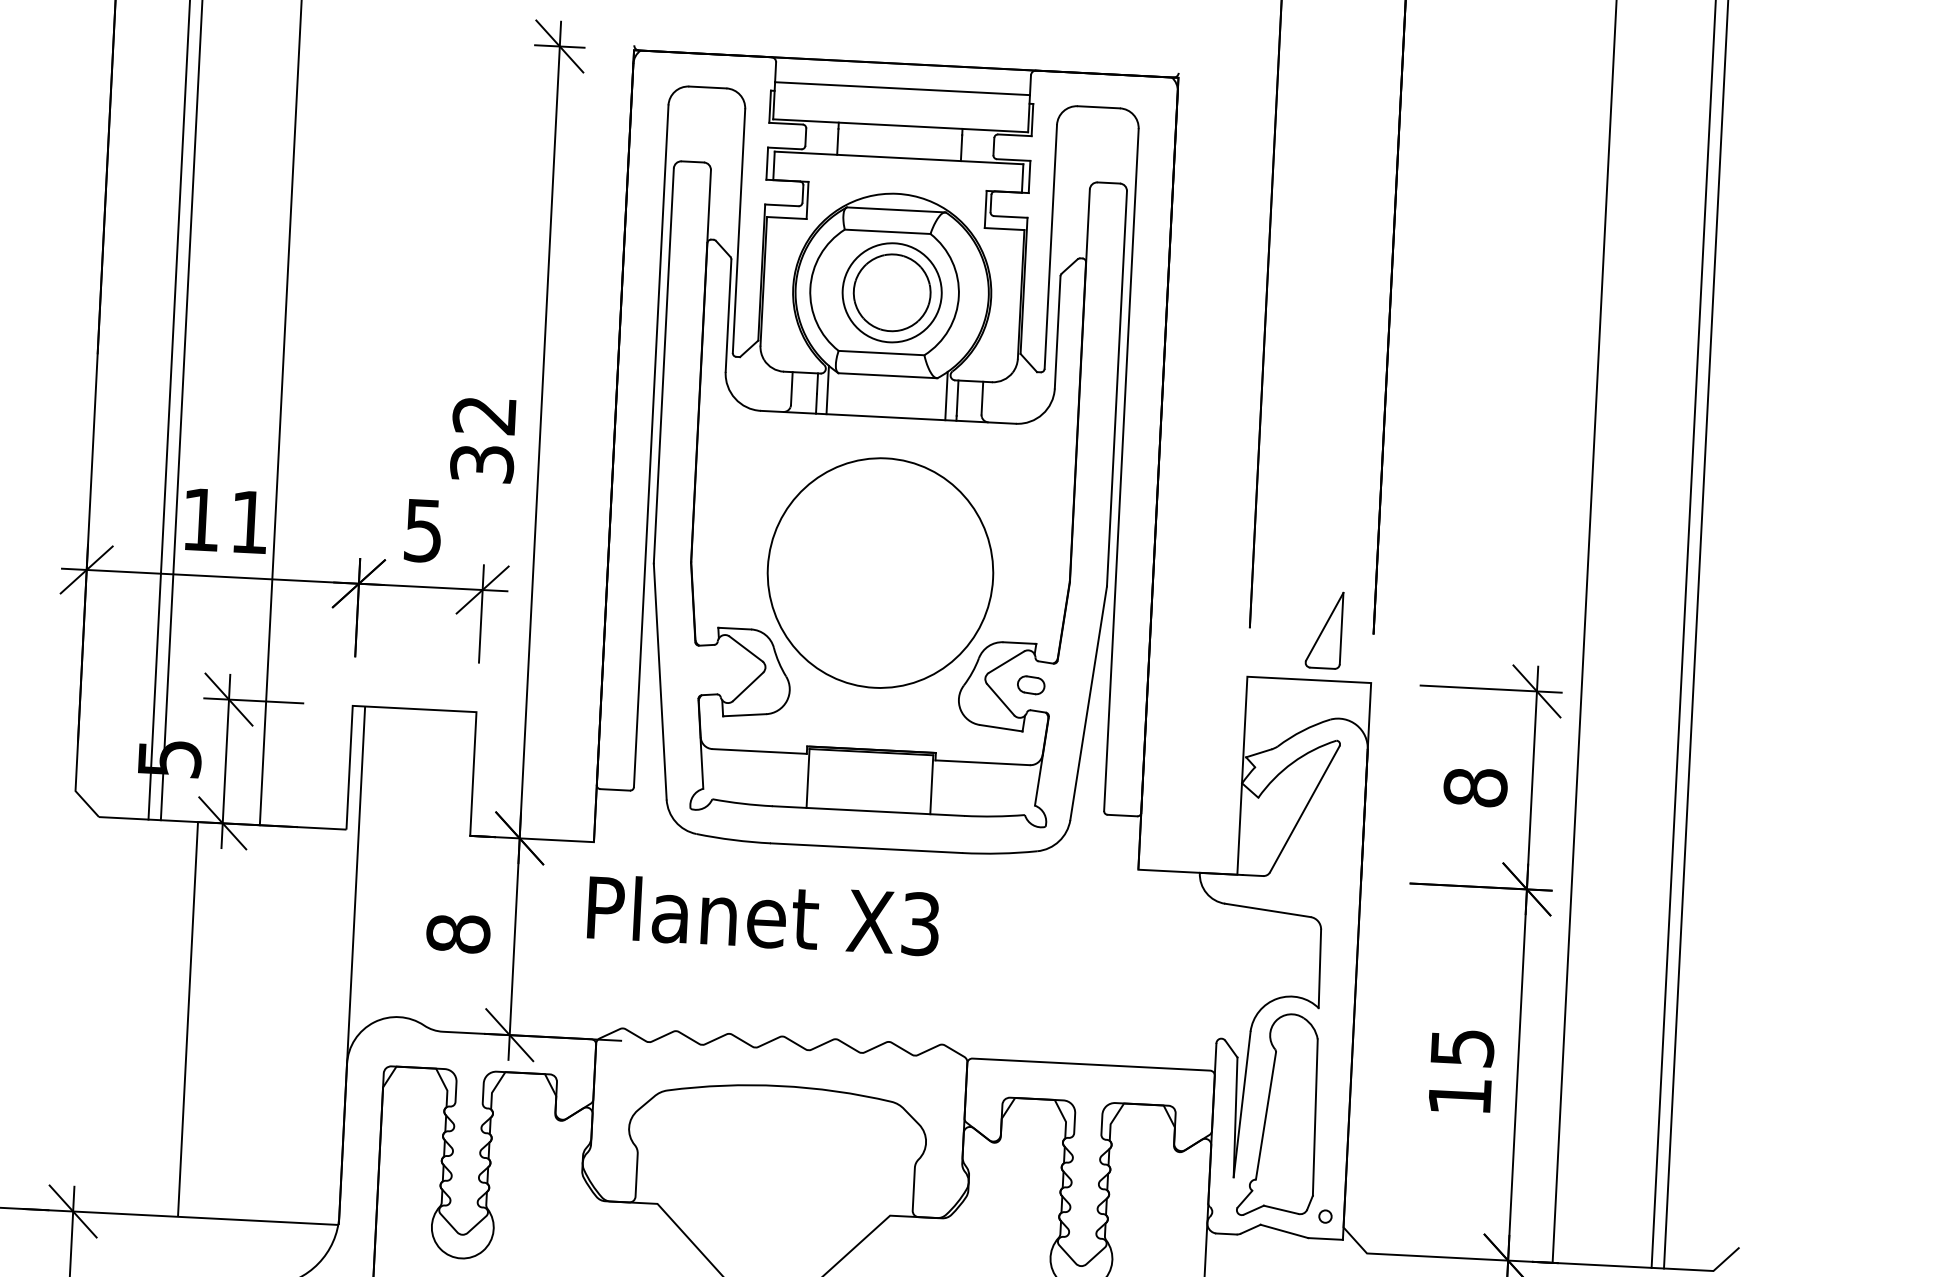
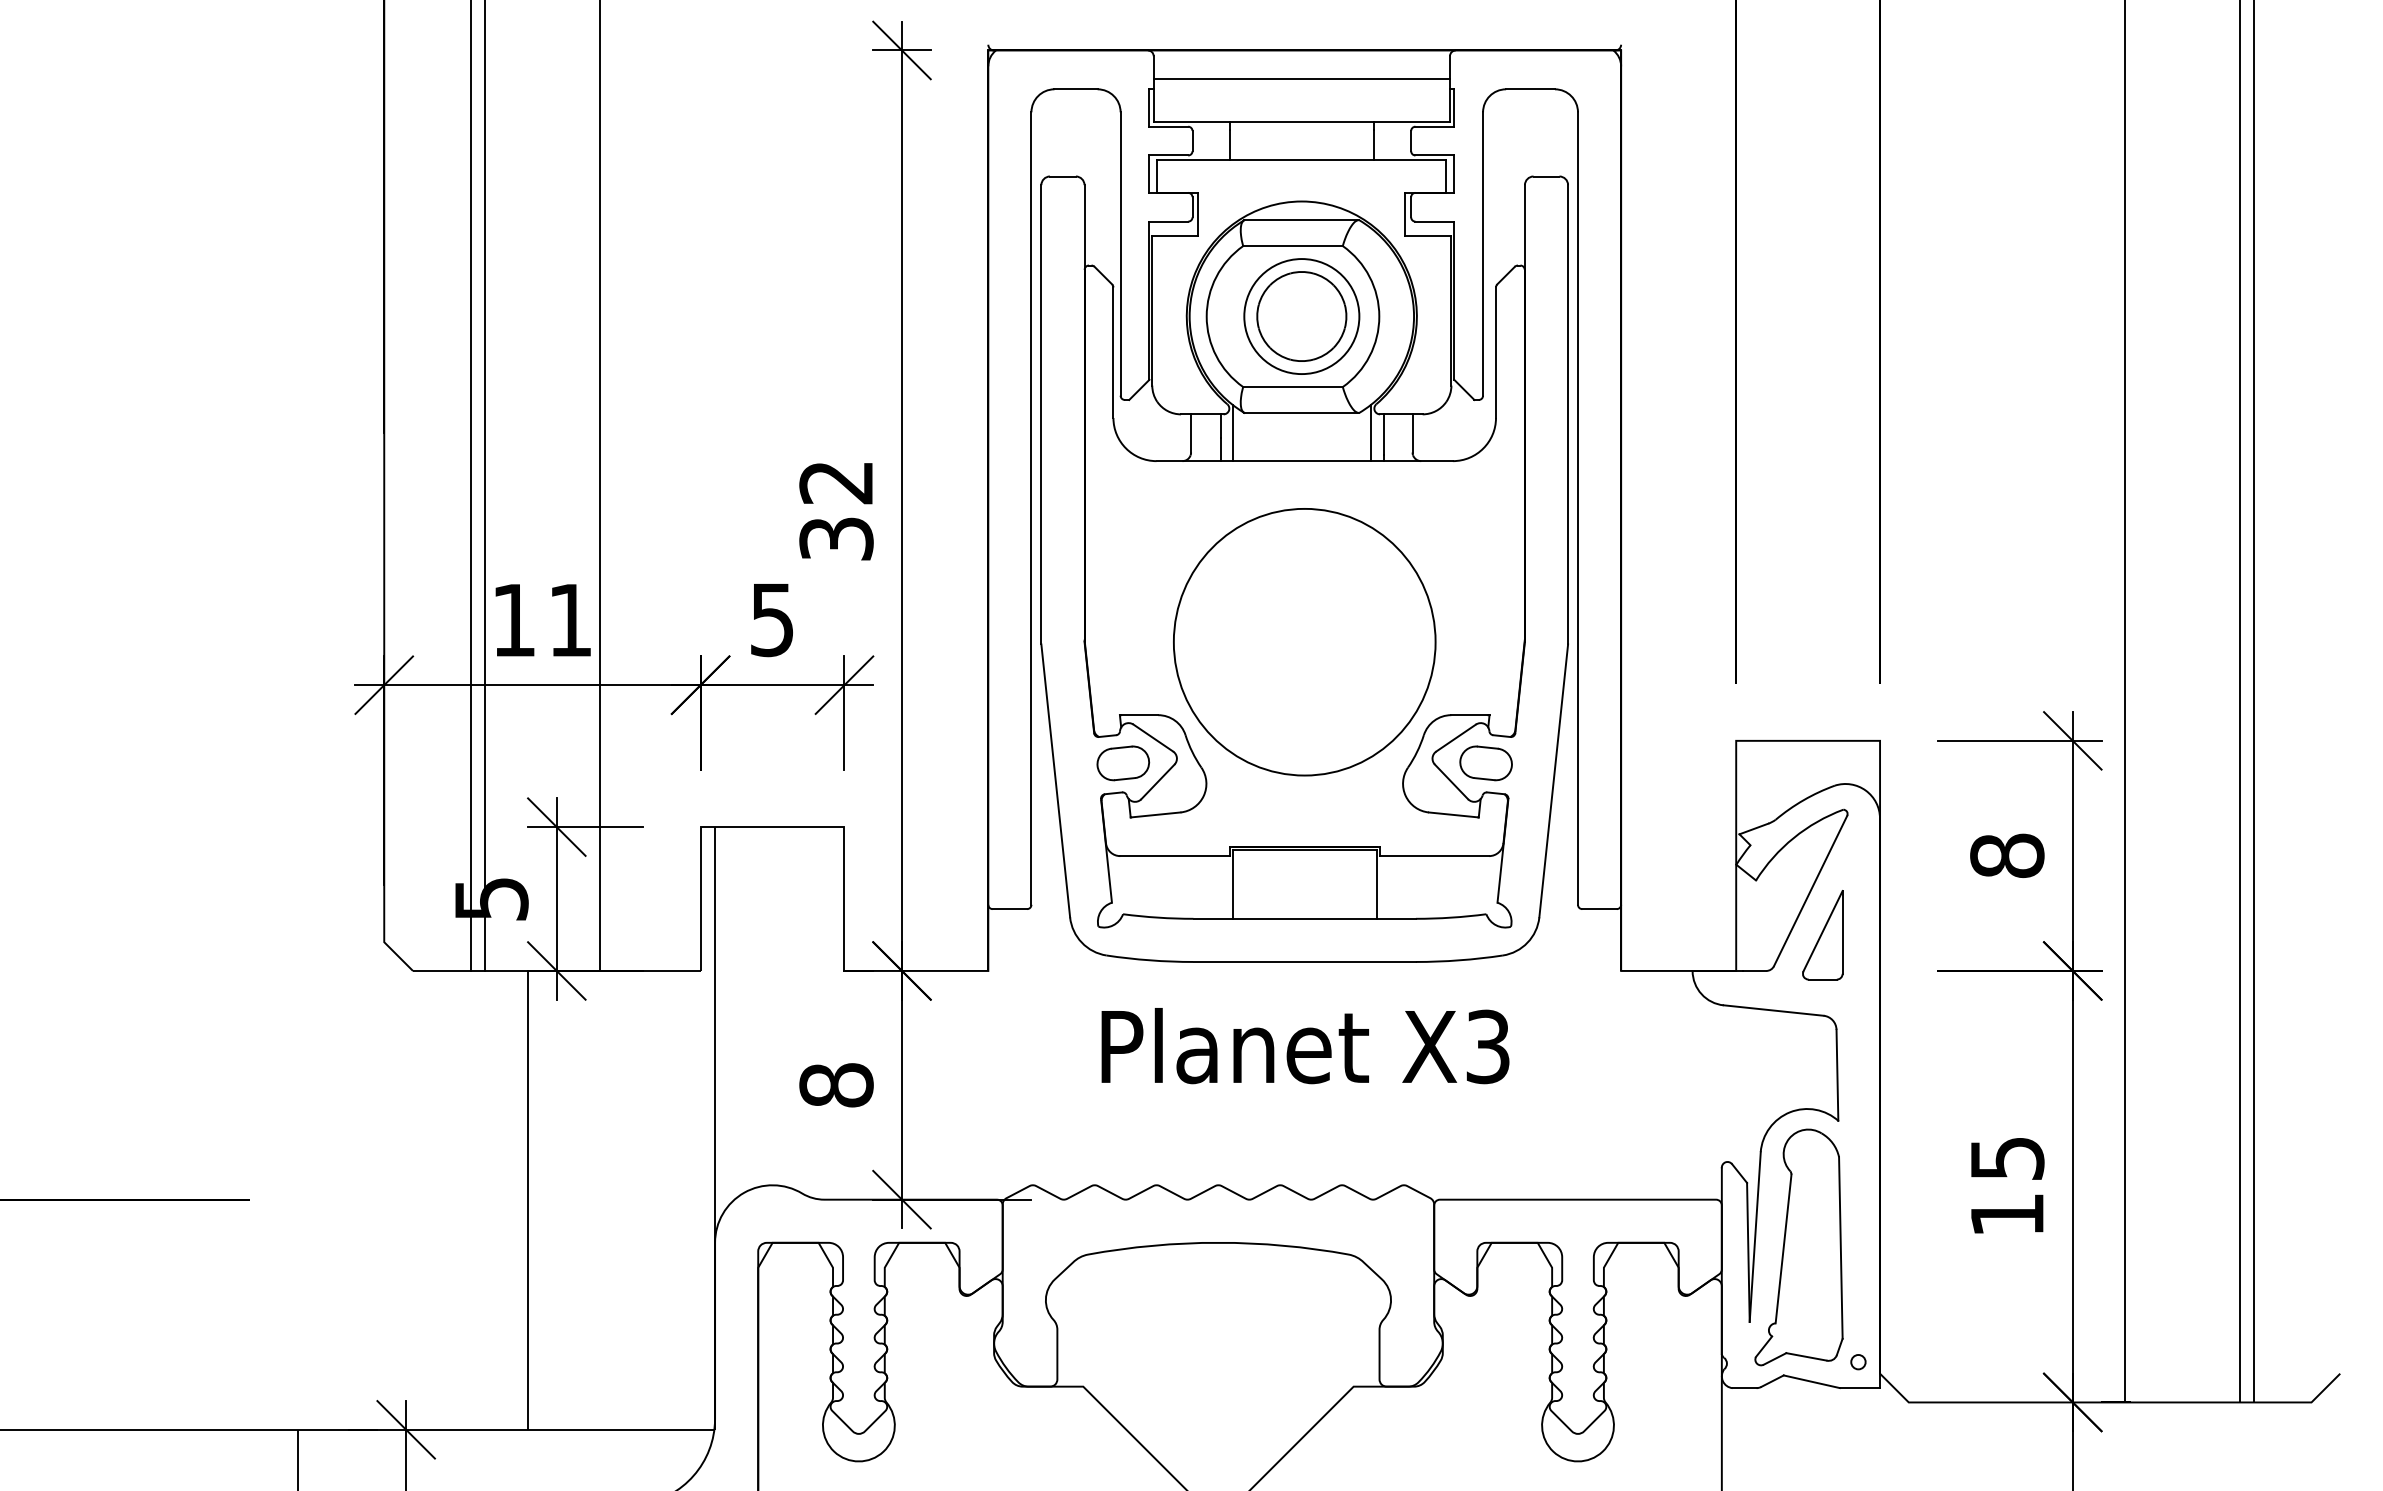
part: (1324, 630) -> (1822, 935), moved
part: (719, 669) -> (1123, 763), added
part: (1030, 685) -> (1485, 763), size x1.67
text: (763, 915) -> (1305, 1046), moved

